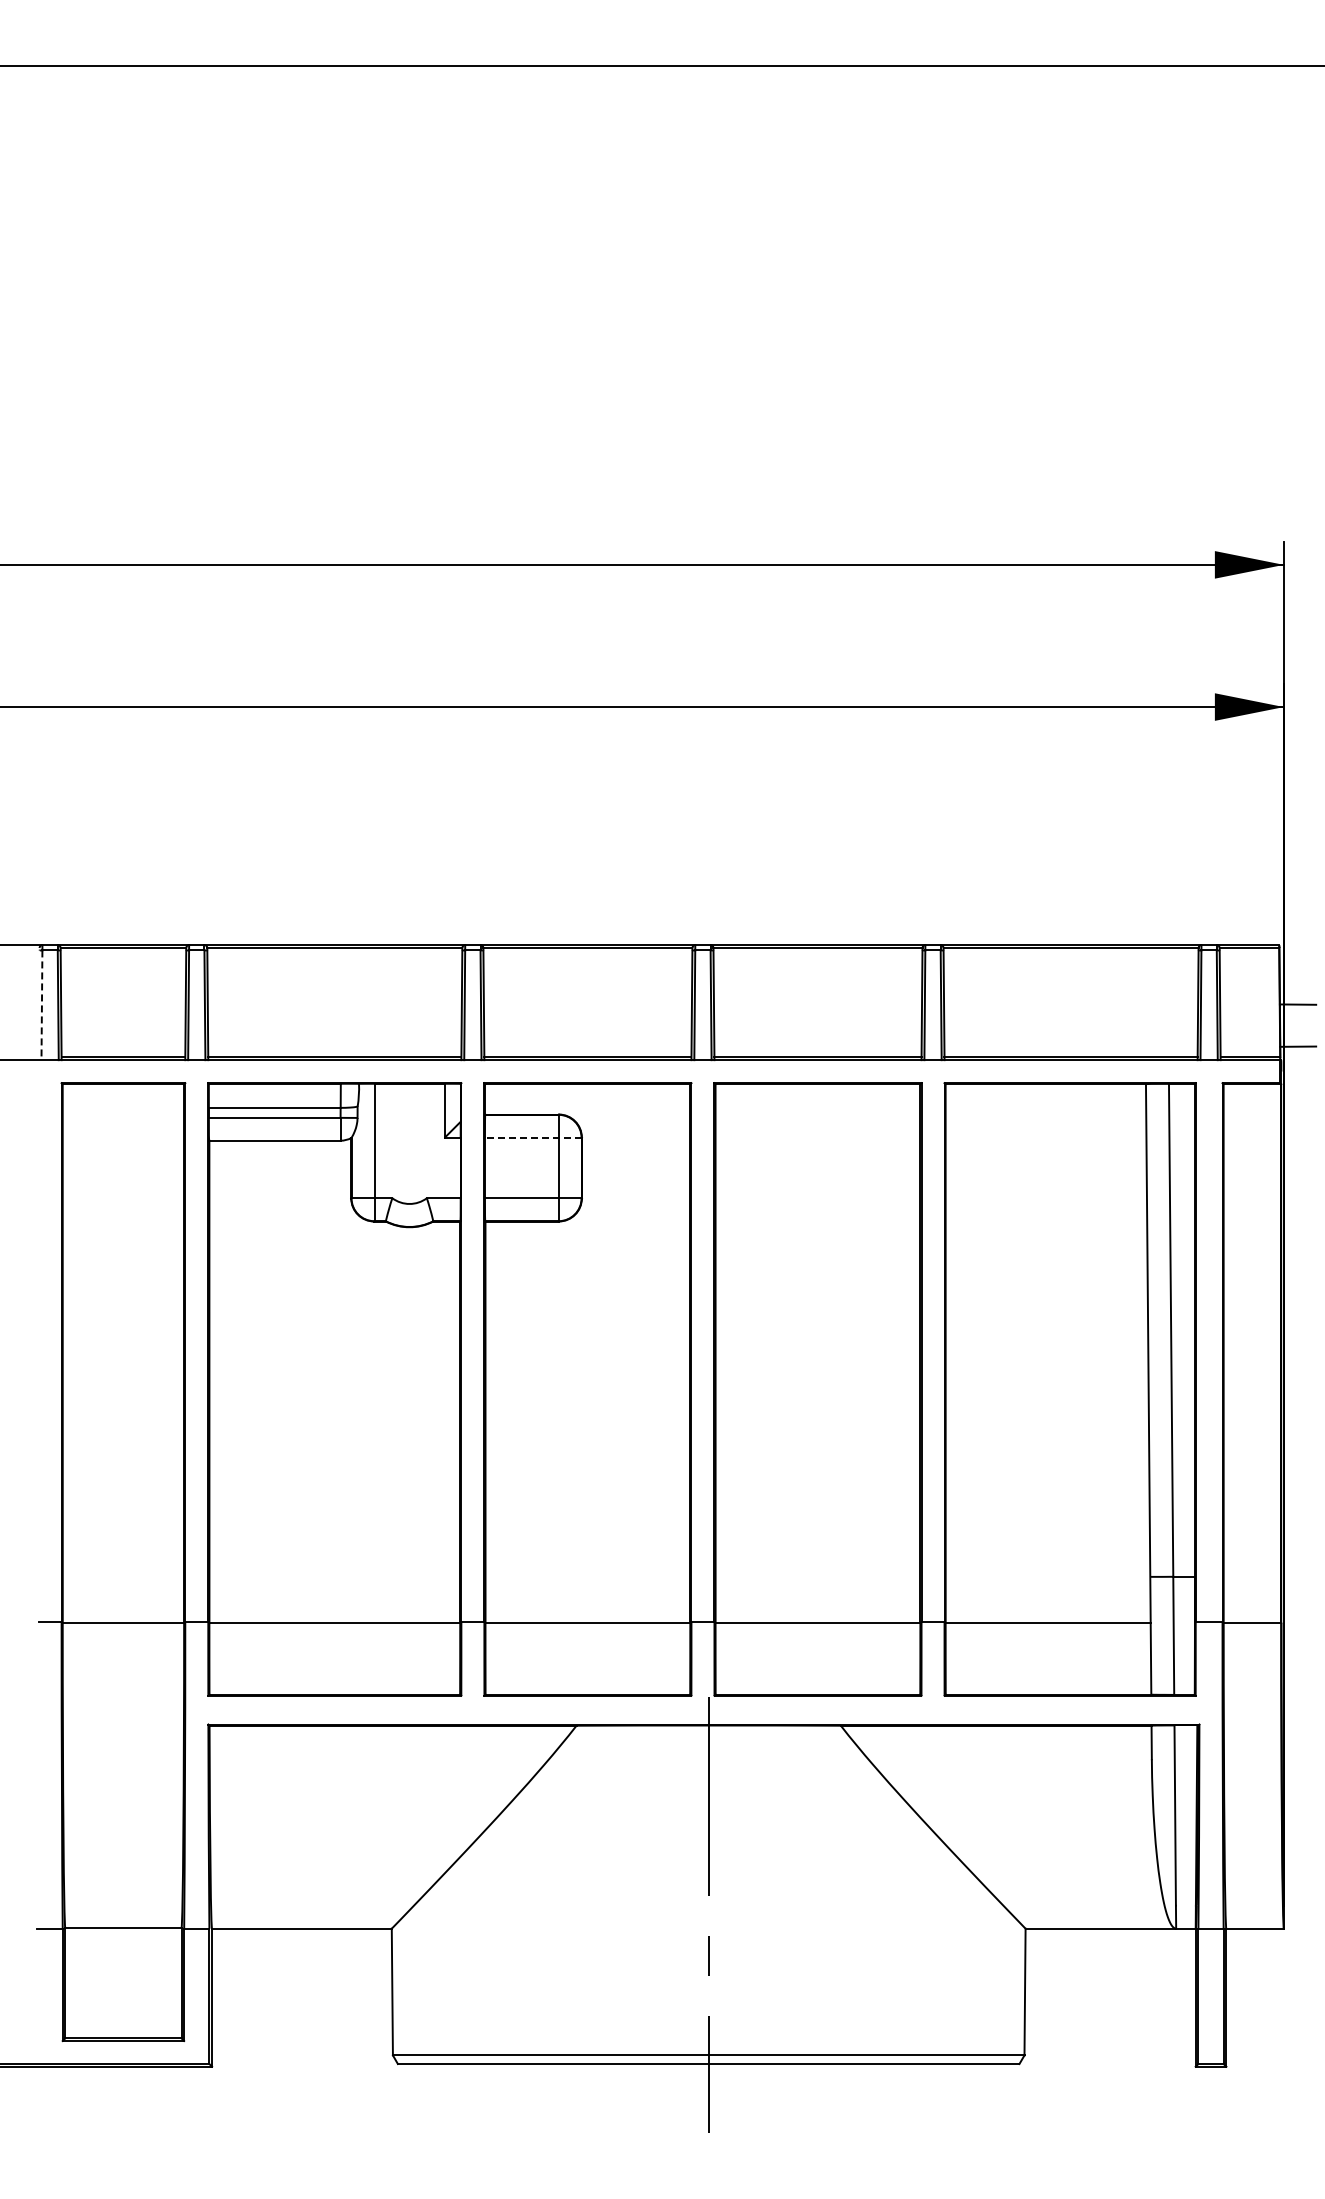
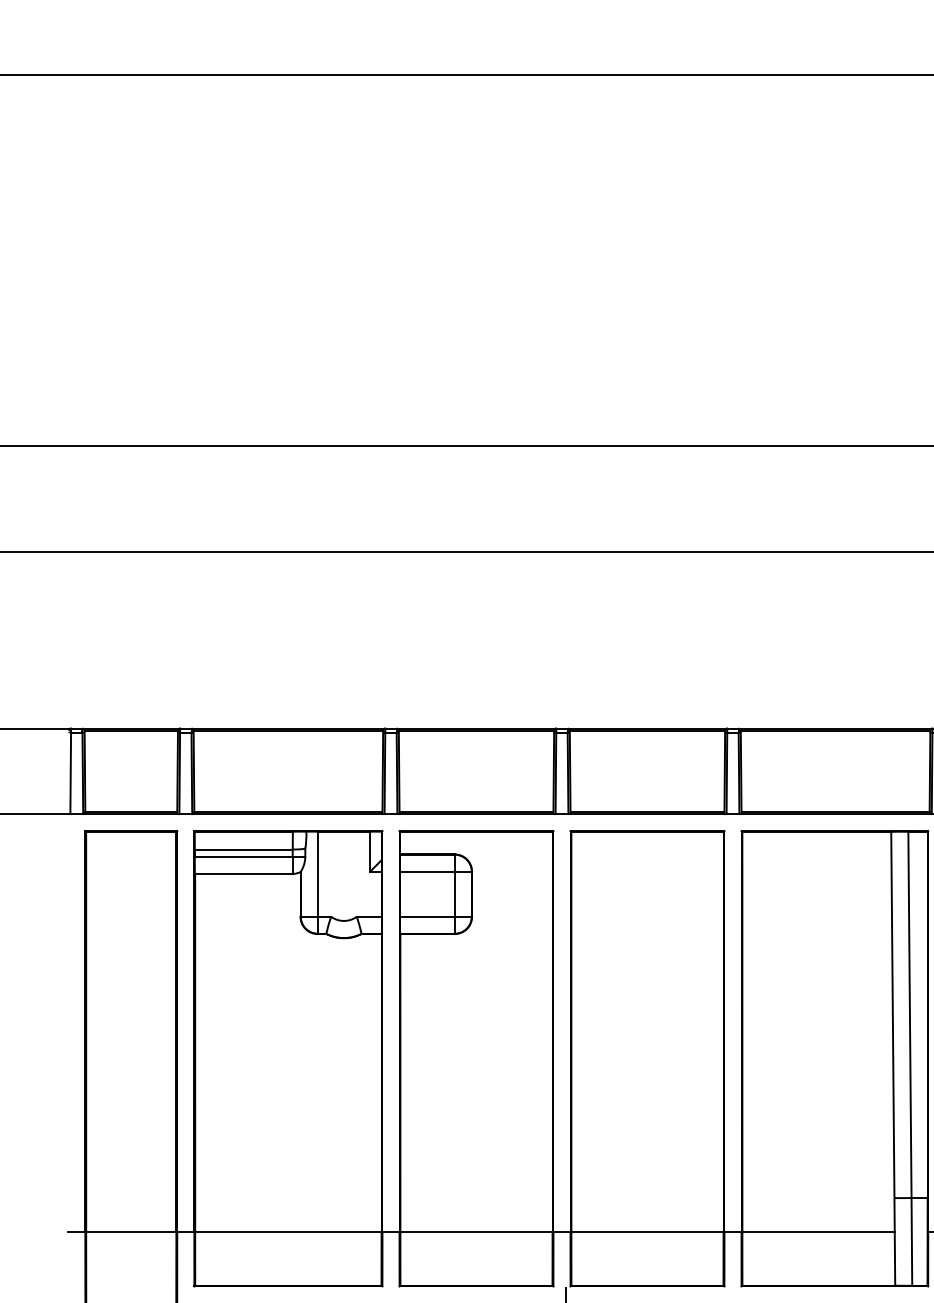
line: (41, 1005) -> (70, 773), dashed -> solid
line: (532, 1137) -> (435, 871), dashed -> solid

